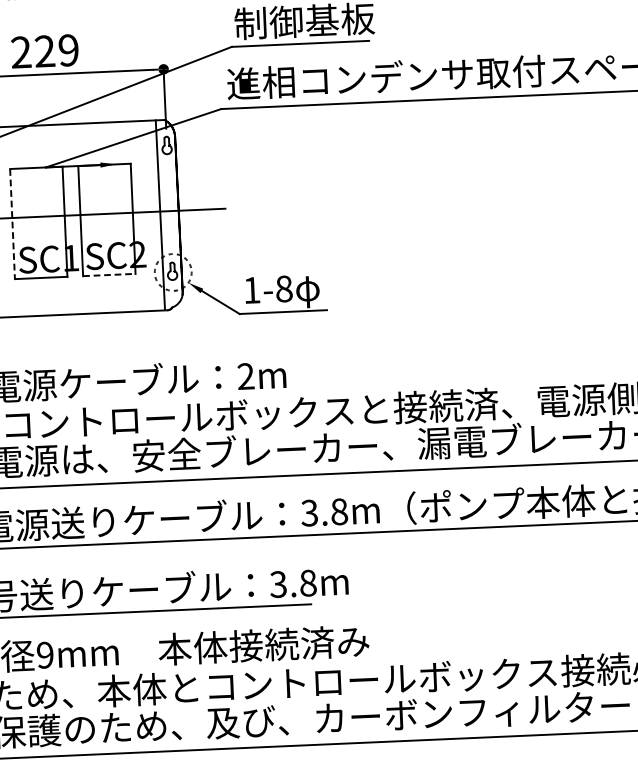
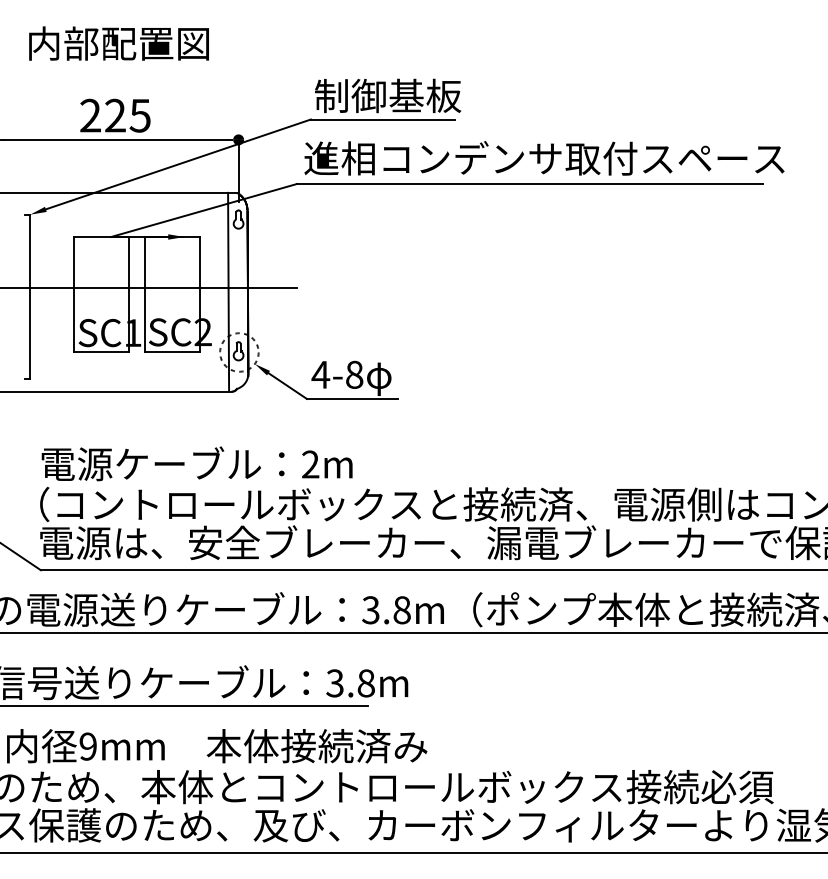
text: (67, 50) -> (139, 115), 229 -> 225
line: (12, 223) -> (73, 294), dashed -> solid
line: (110, 275) -> (173, 352), dashed -> solid
text: (251, 290) -> (320, 374), 1-8 -> 4-8

